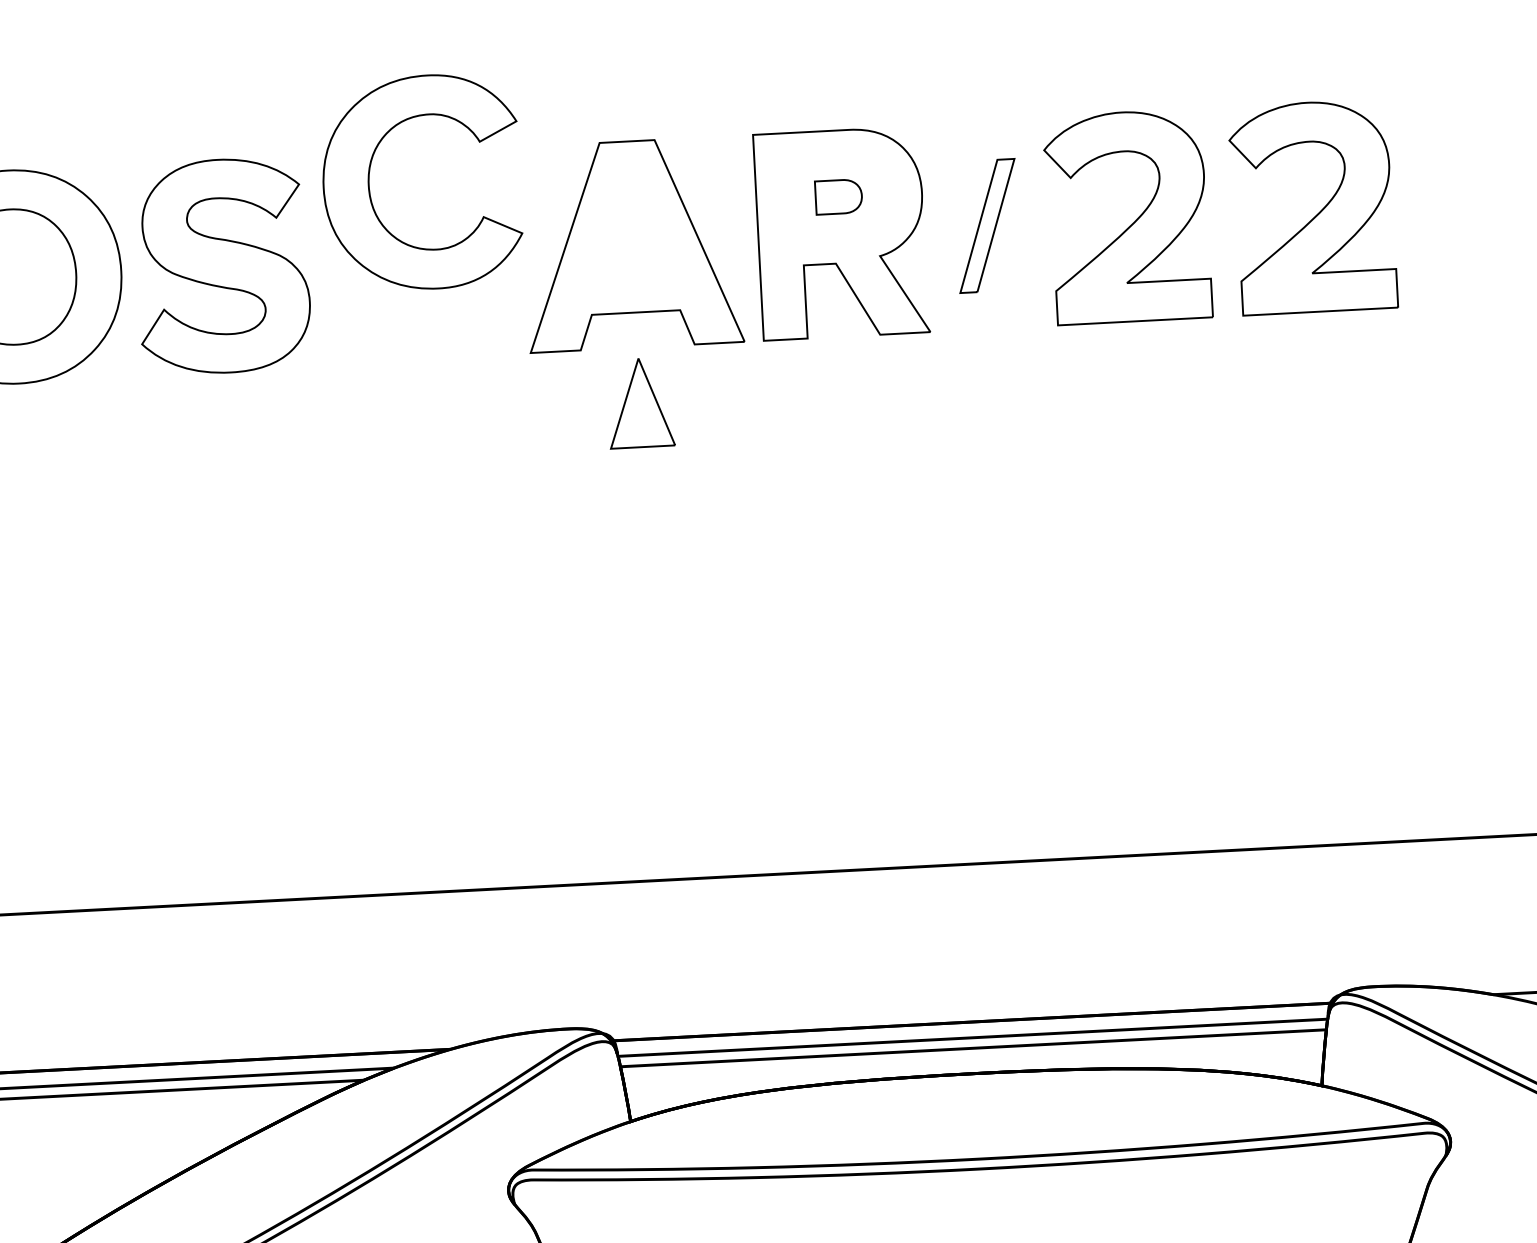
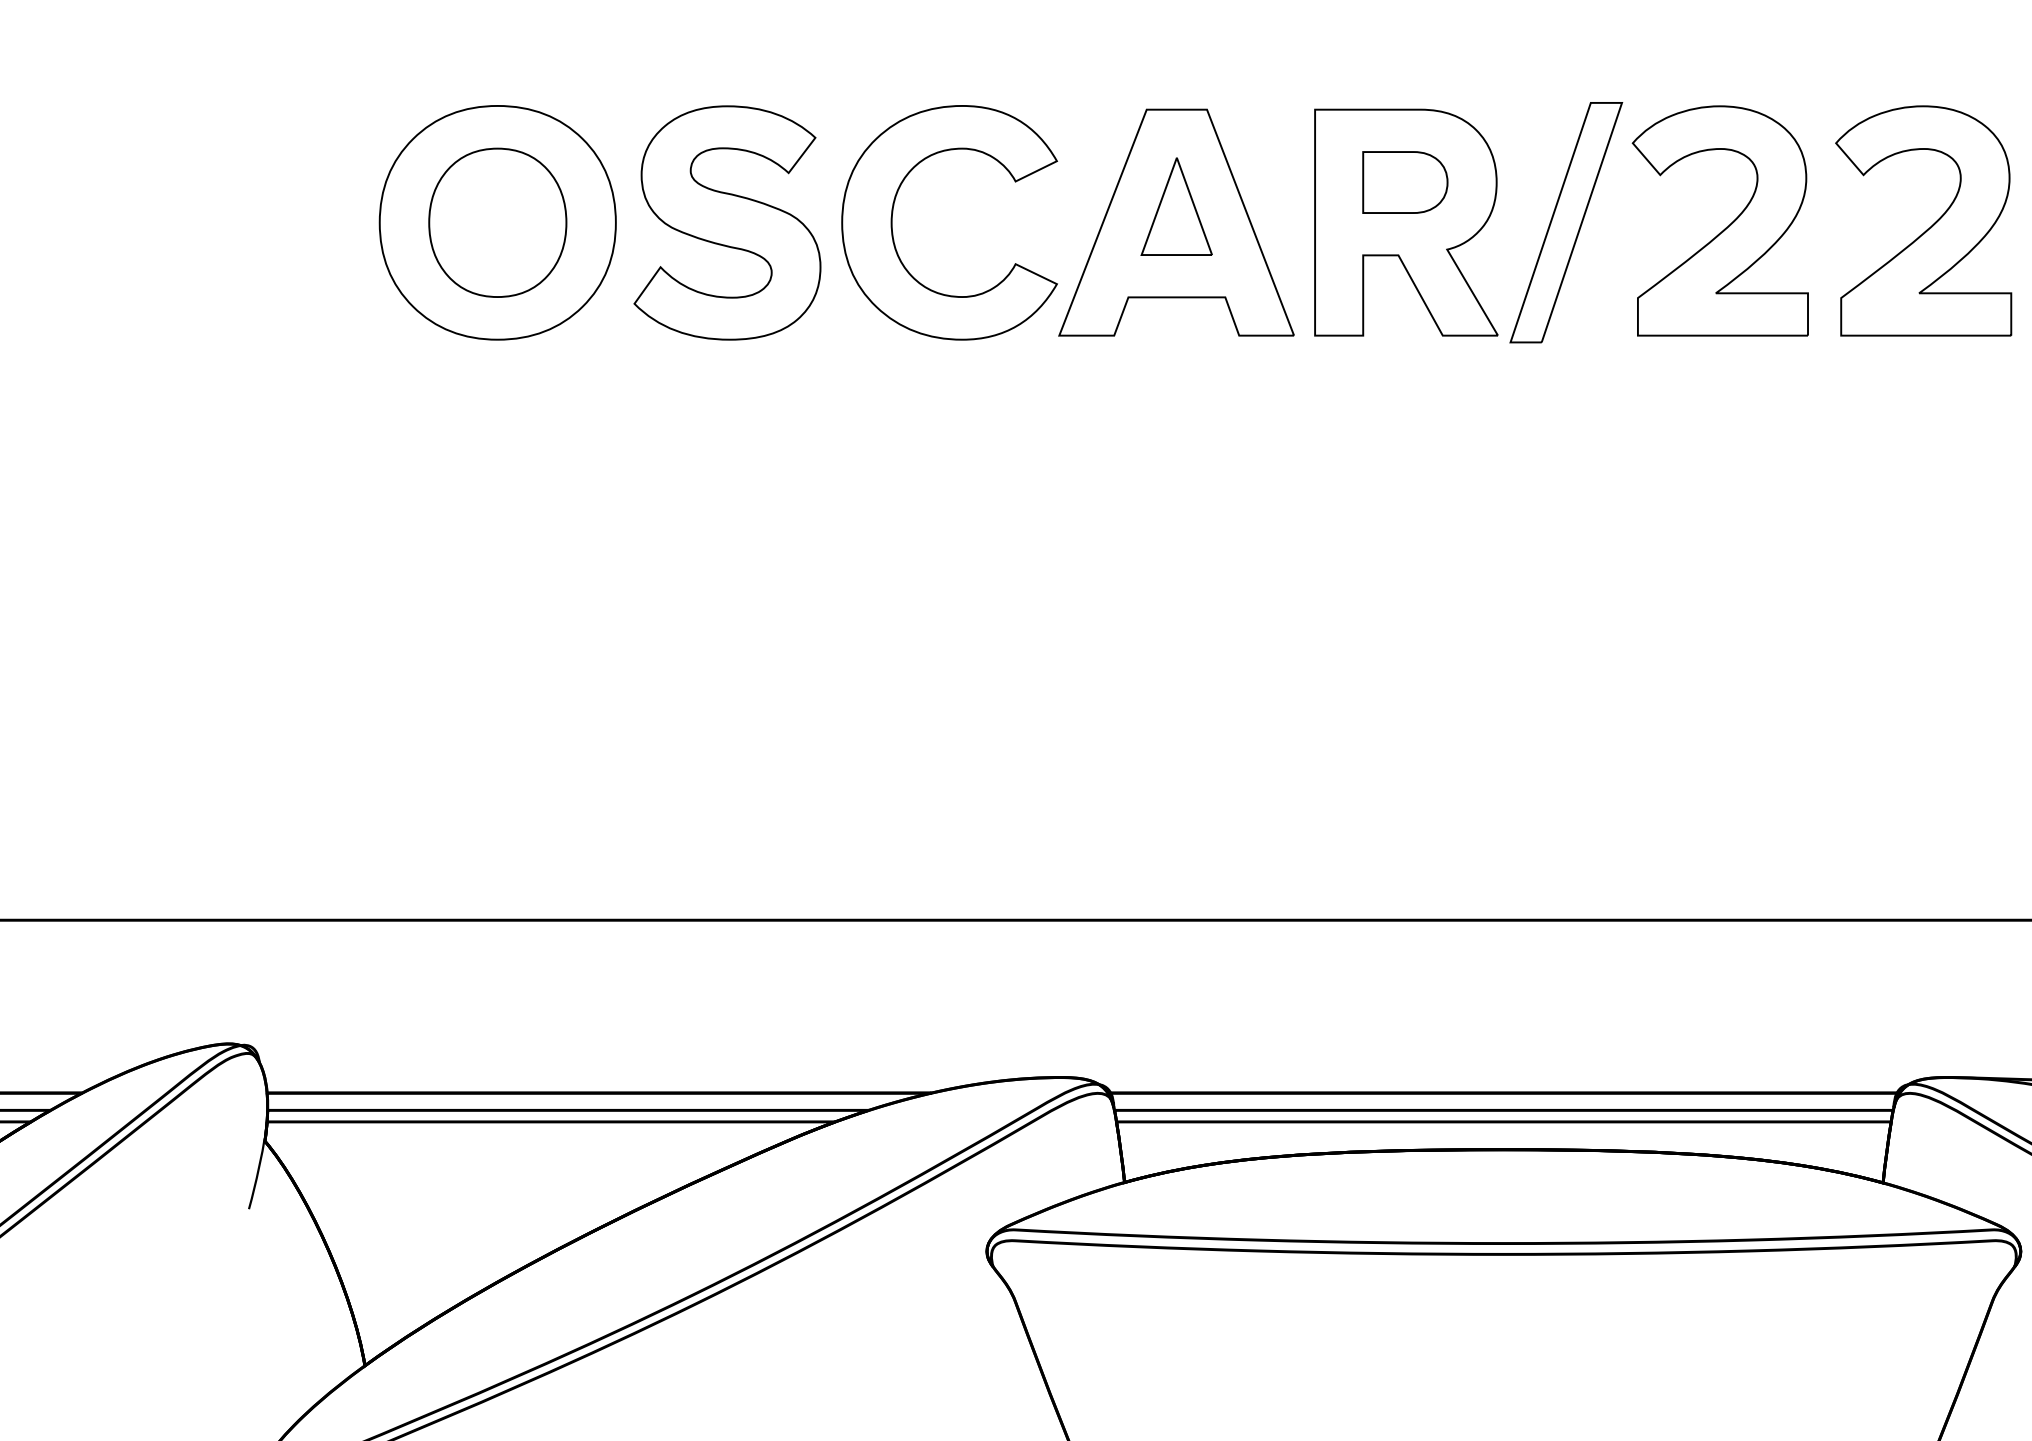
part: (369, 175) -> (893, 212), moved
part: (838, 196) -> (1405, 182), size x1.67
part: (987, 225) -> (1566, 222), size x1.67
part: (640, 402) -> (1176, 206), moved

